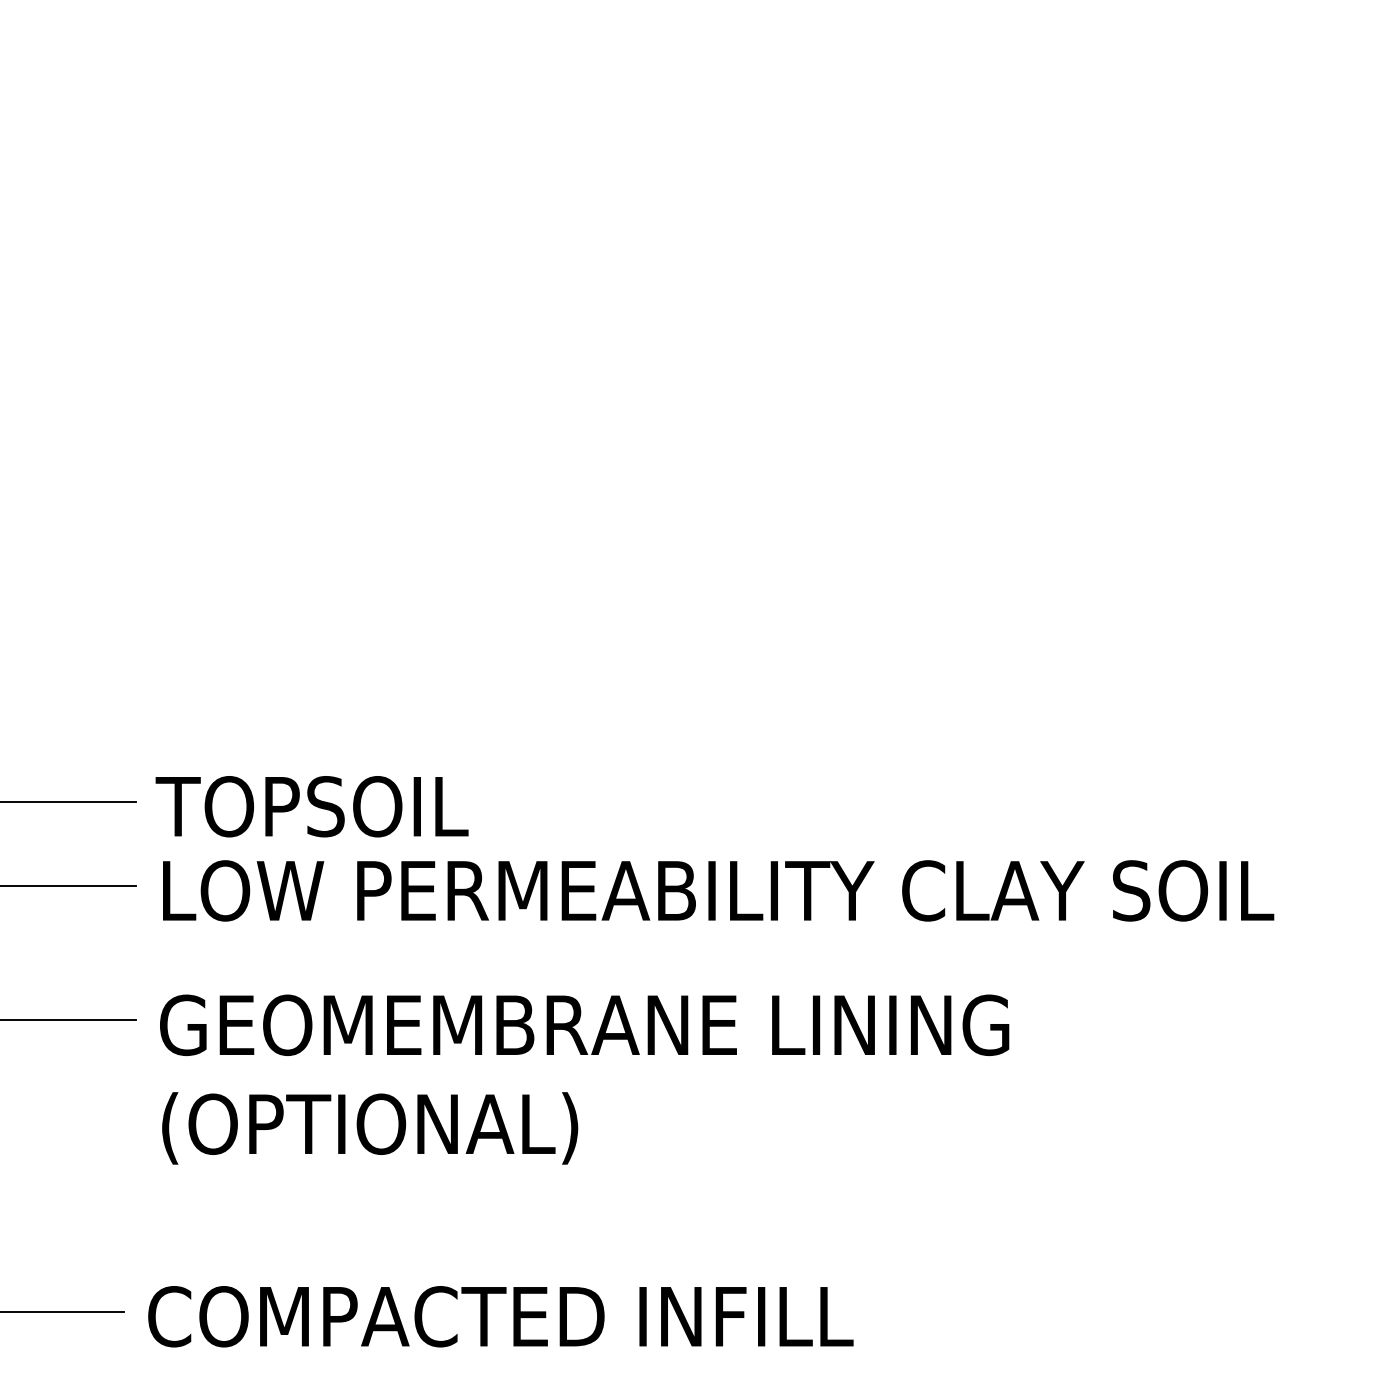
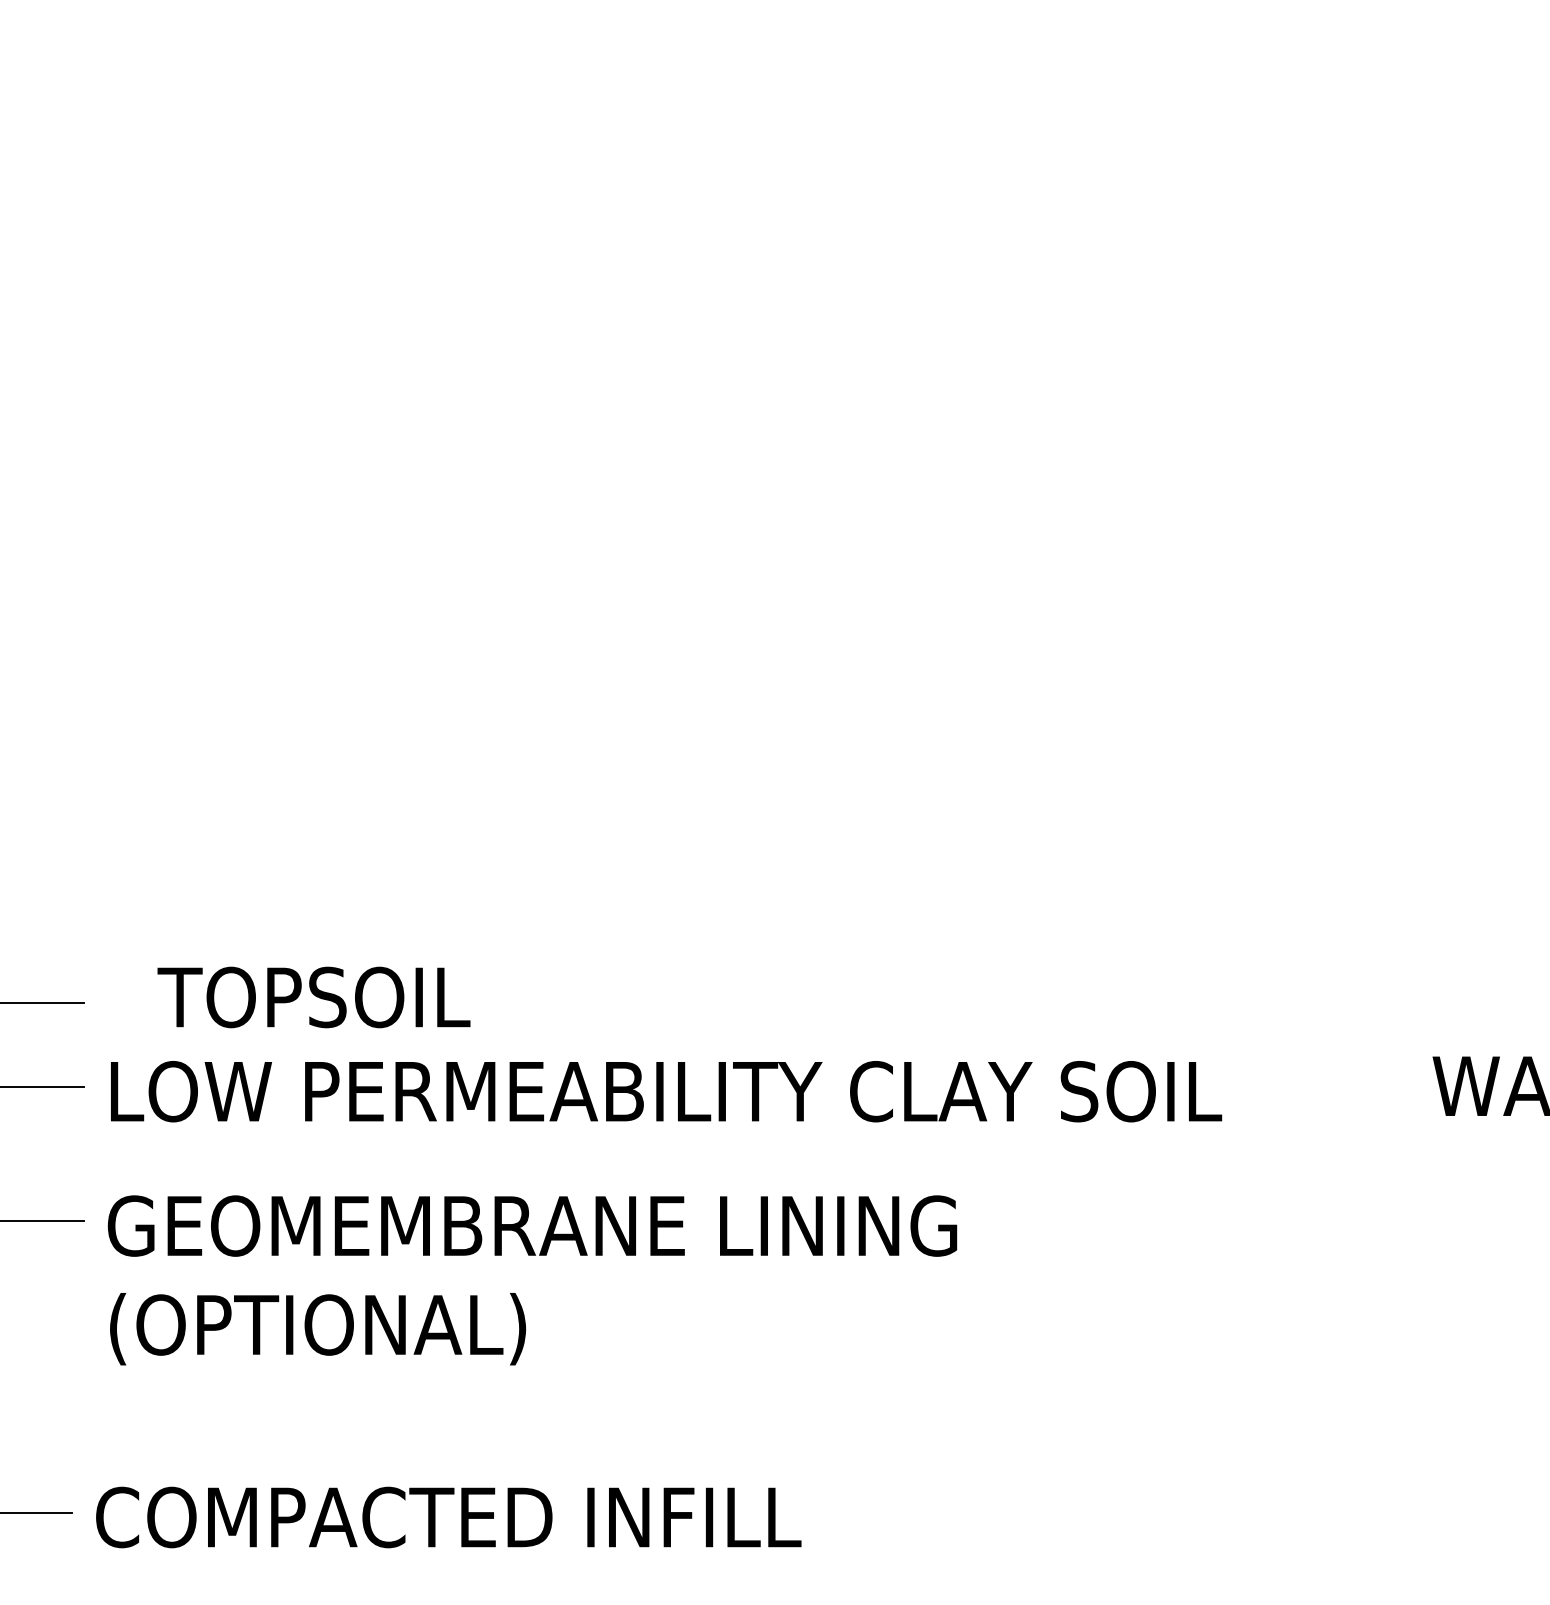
text: (311, 806) -> (313, 997), moved

